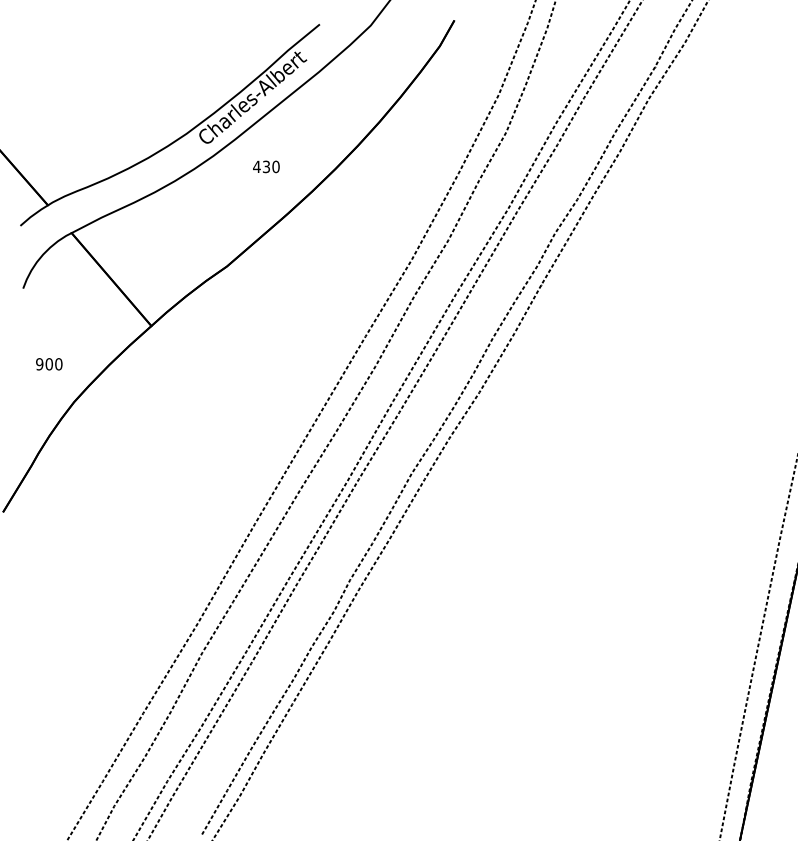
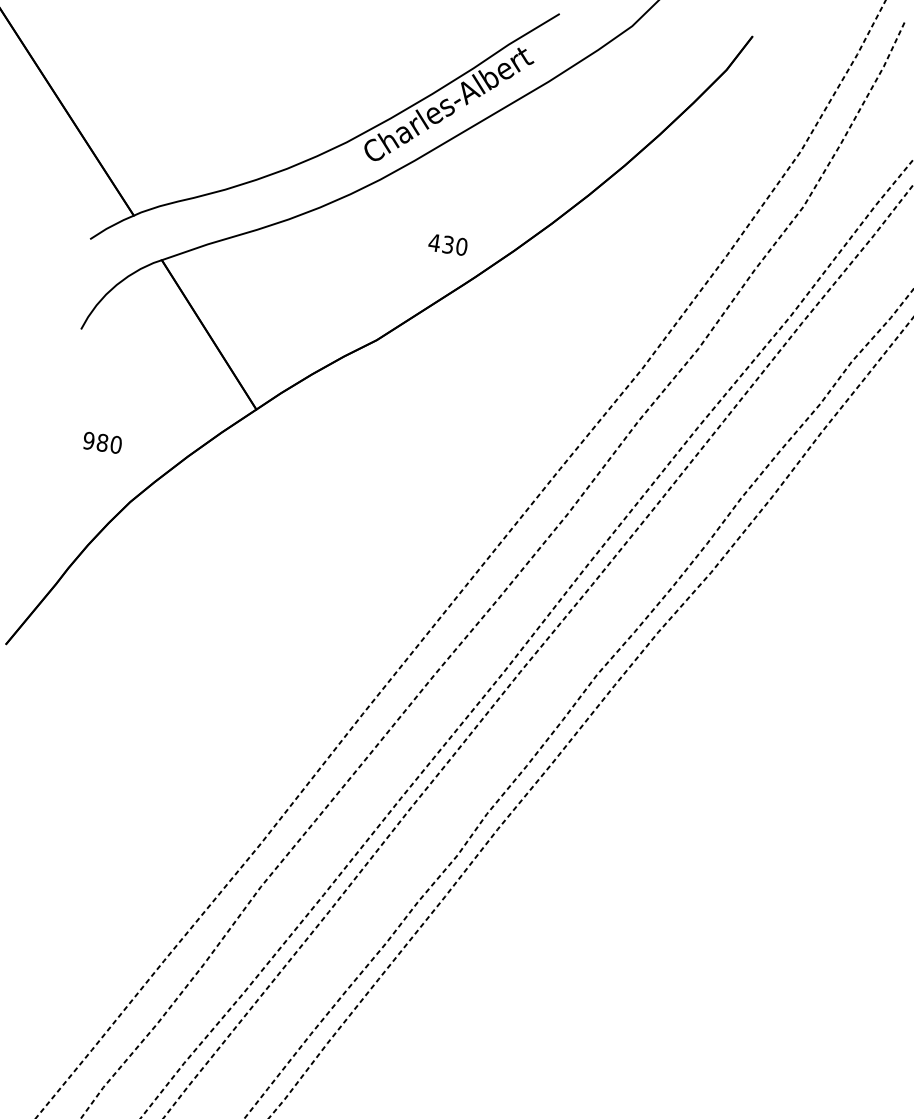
text: (266, 166) -> (448, 244), moved
text: (48, 364) -> (101, 443), 900 -> 980

